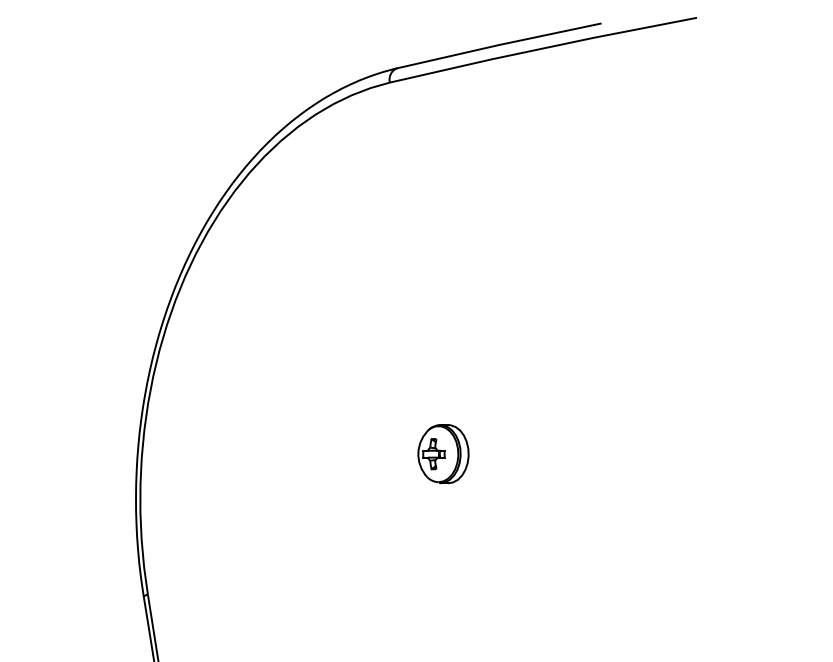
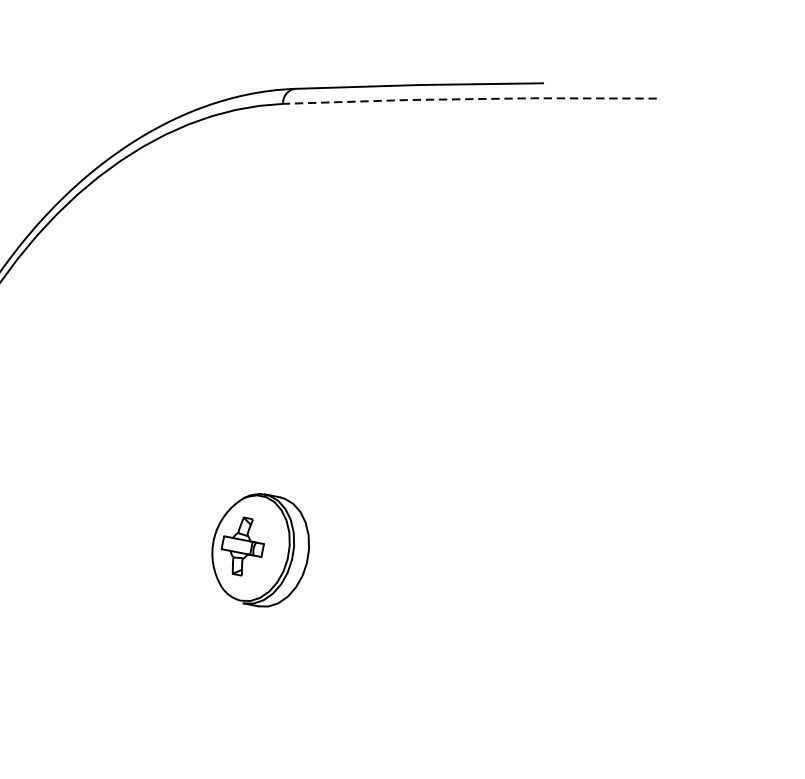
line: (542, 48) -> (469, 99), solid -> dashed
part: (443, 454) -> (260, 550), size x1.6

